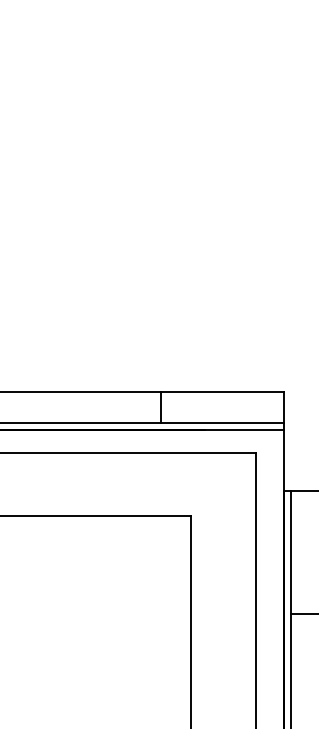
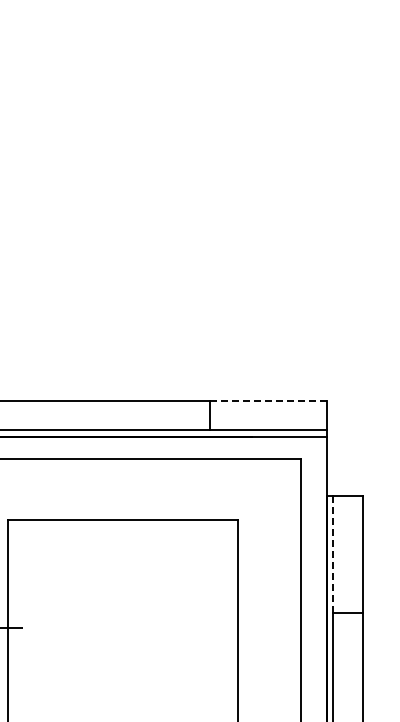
line: (222, 392) -> (268, 401), solid -> dashed
line: (290, 552) -> (333, 554), solid -> dashed

